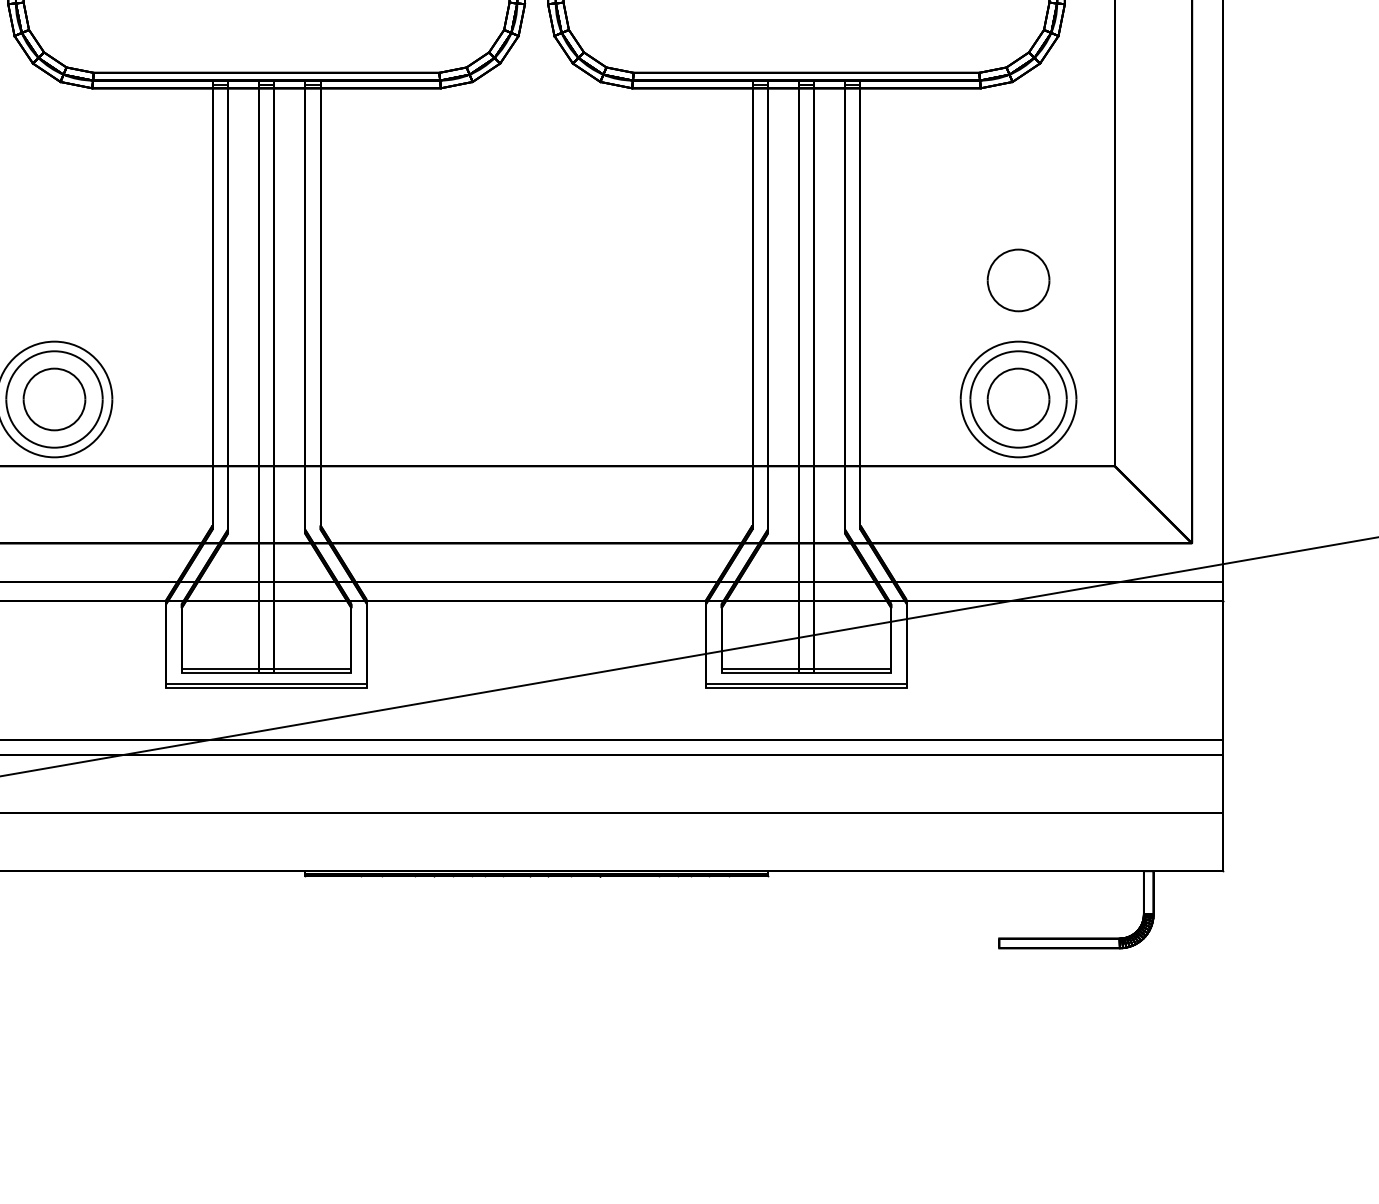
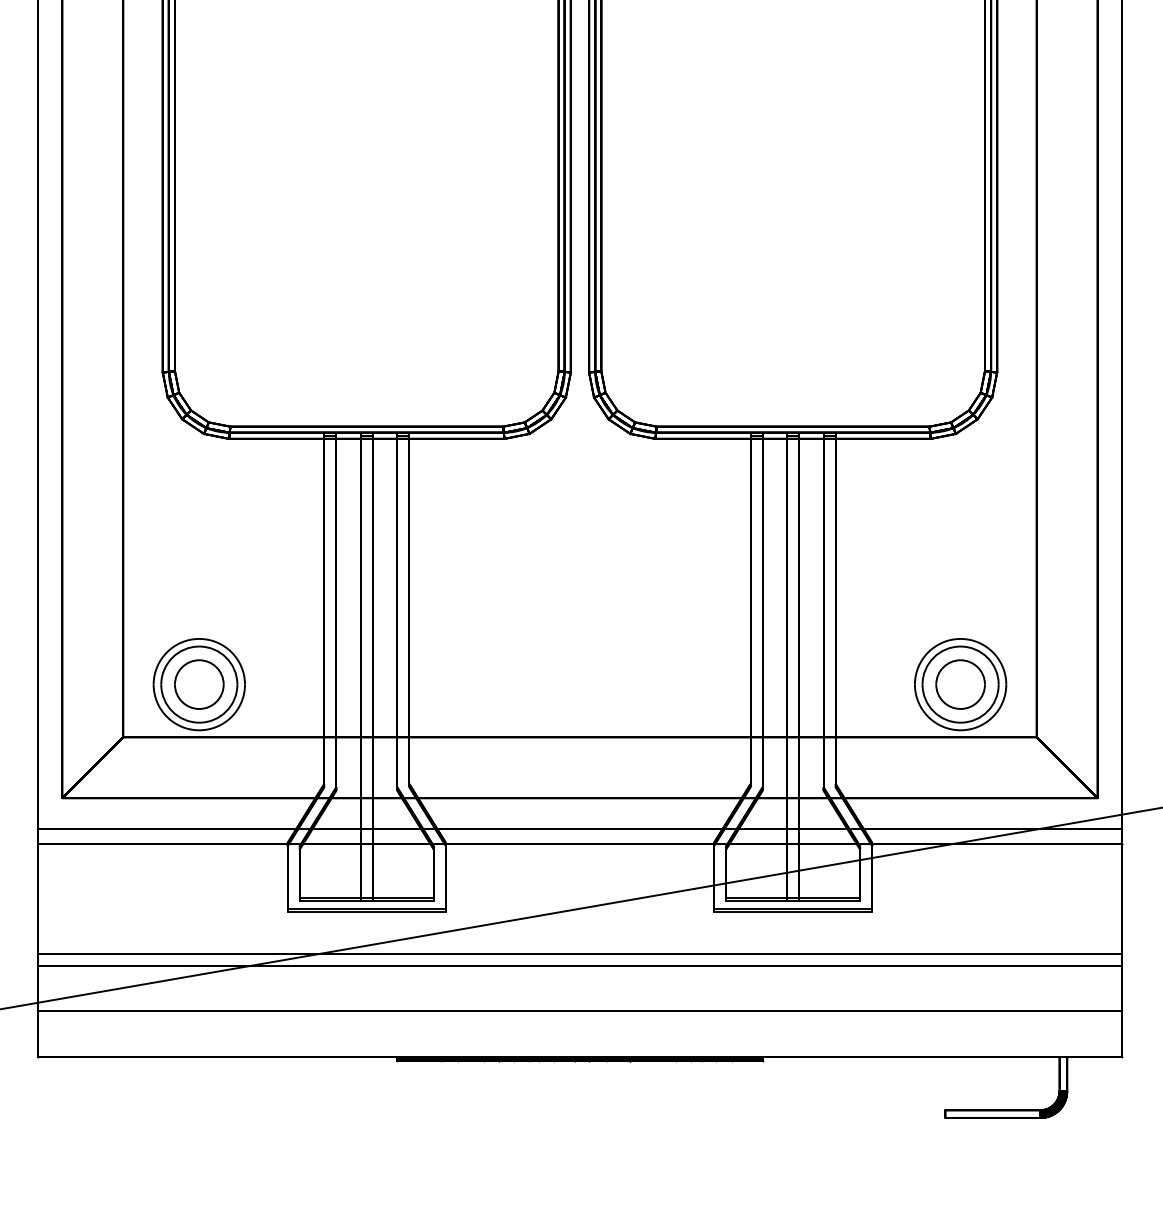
part: (1018, 280) -> (960, 590), removed

